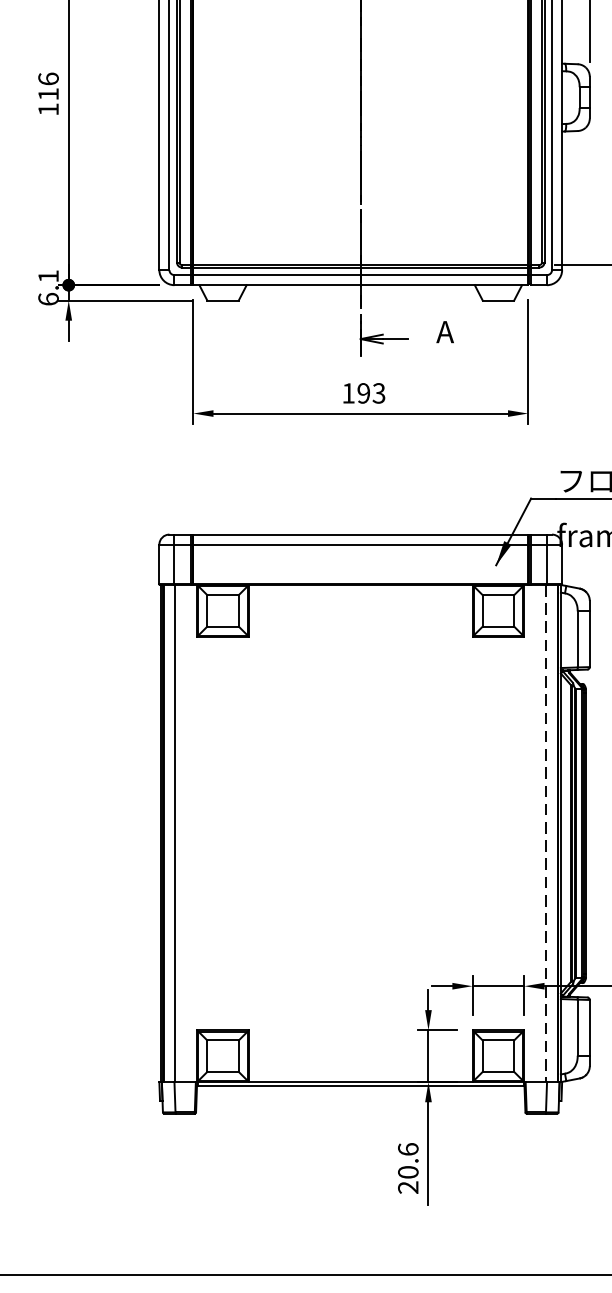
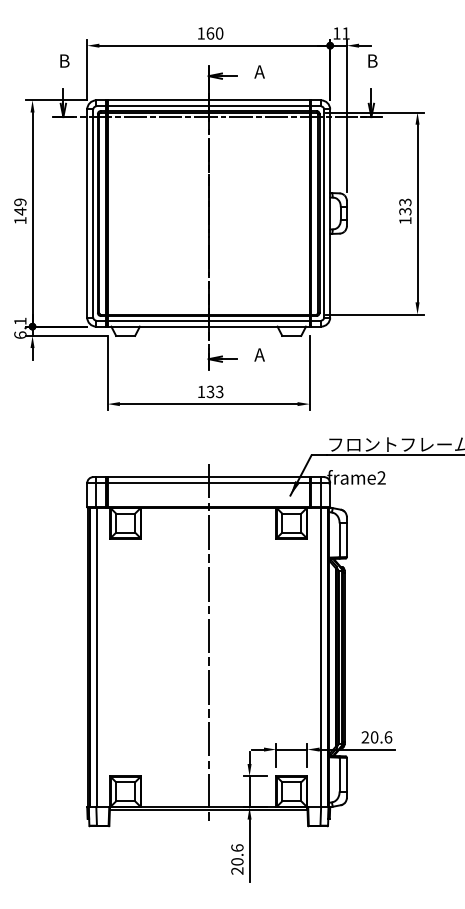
text: (48, 86) -> (20, 206), 116 -> 149
text: (363, 394) -> (210, 392), 193 -> 133
line: (360, 810) -> (208, 643), added
line: (546, 833) -> (320, 657), dashed -> solid

